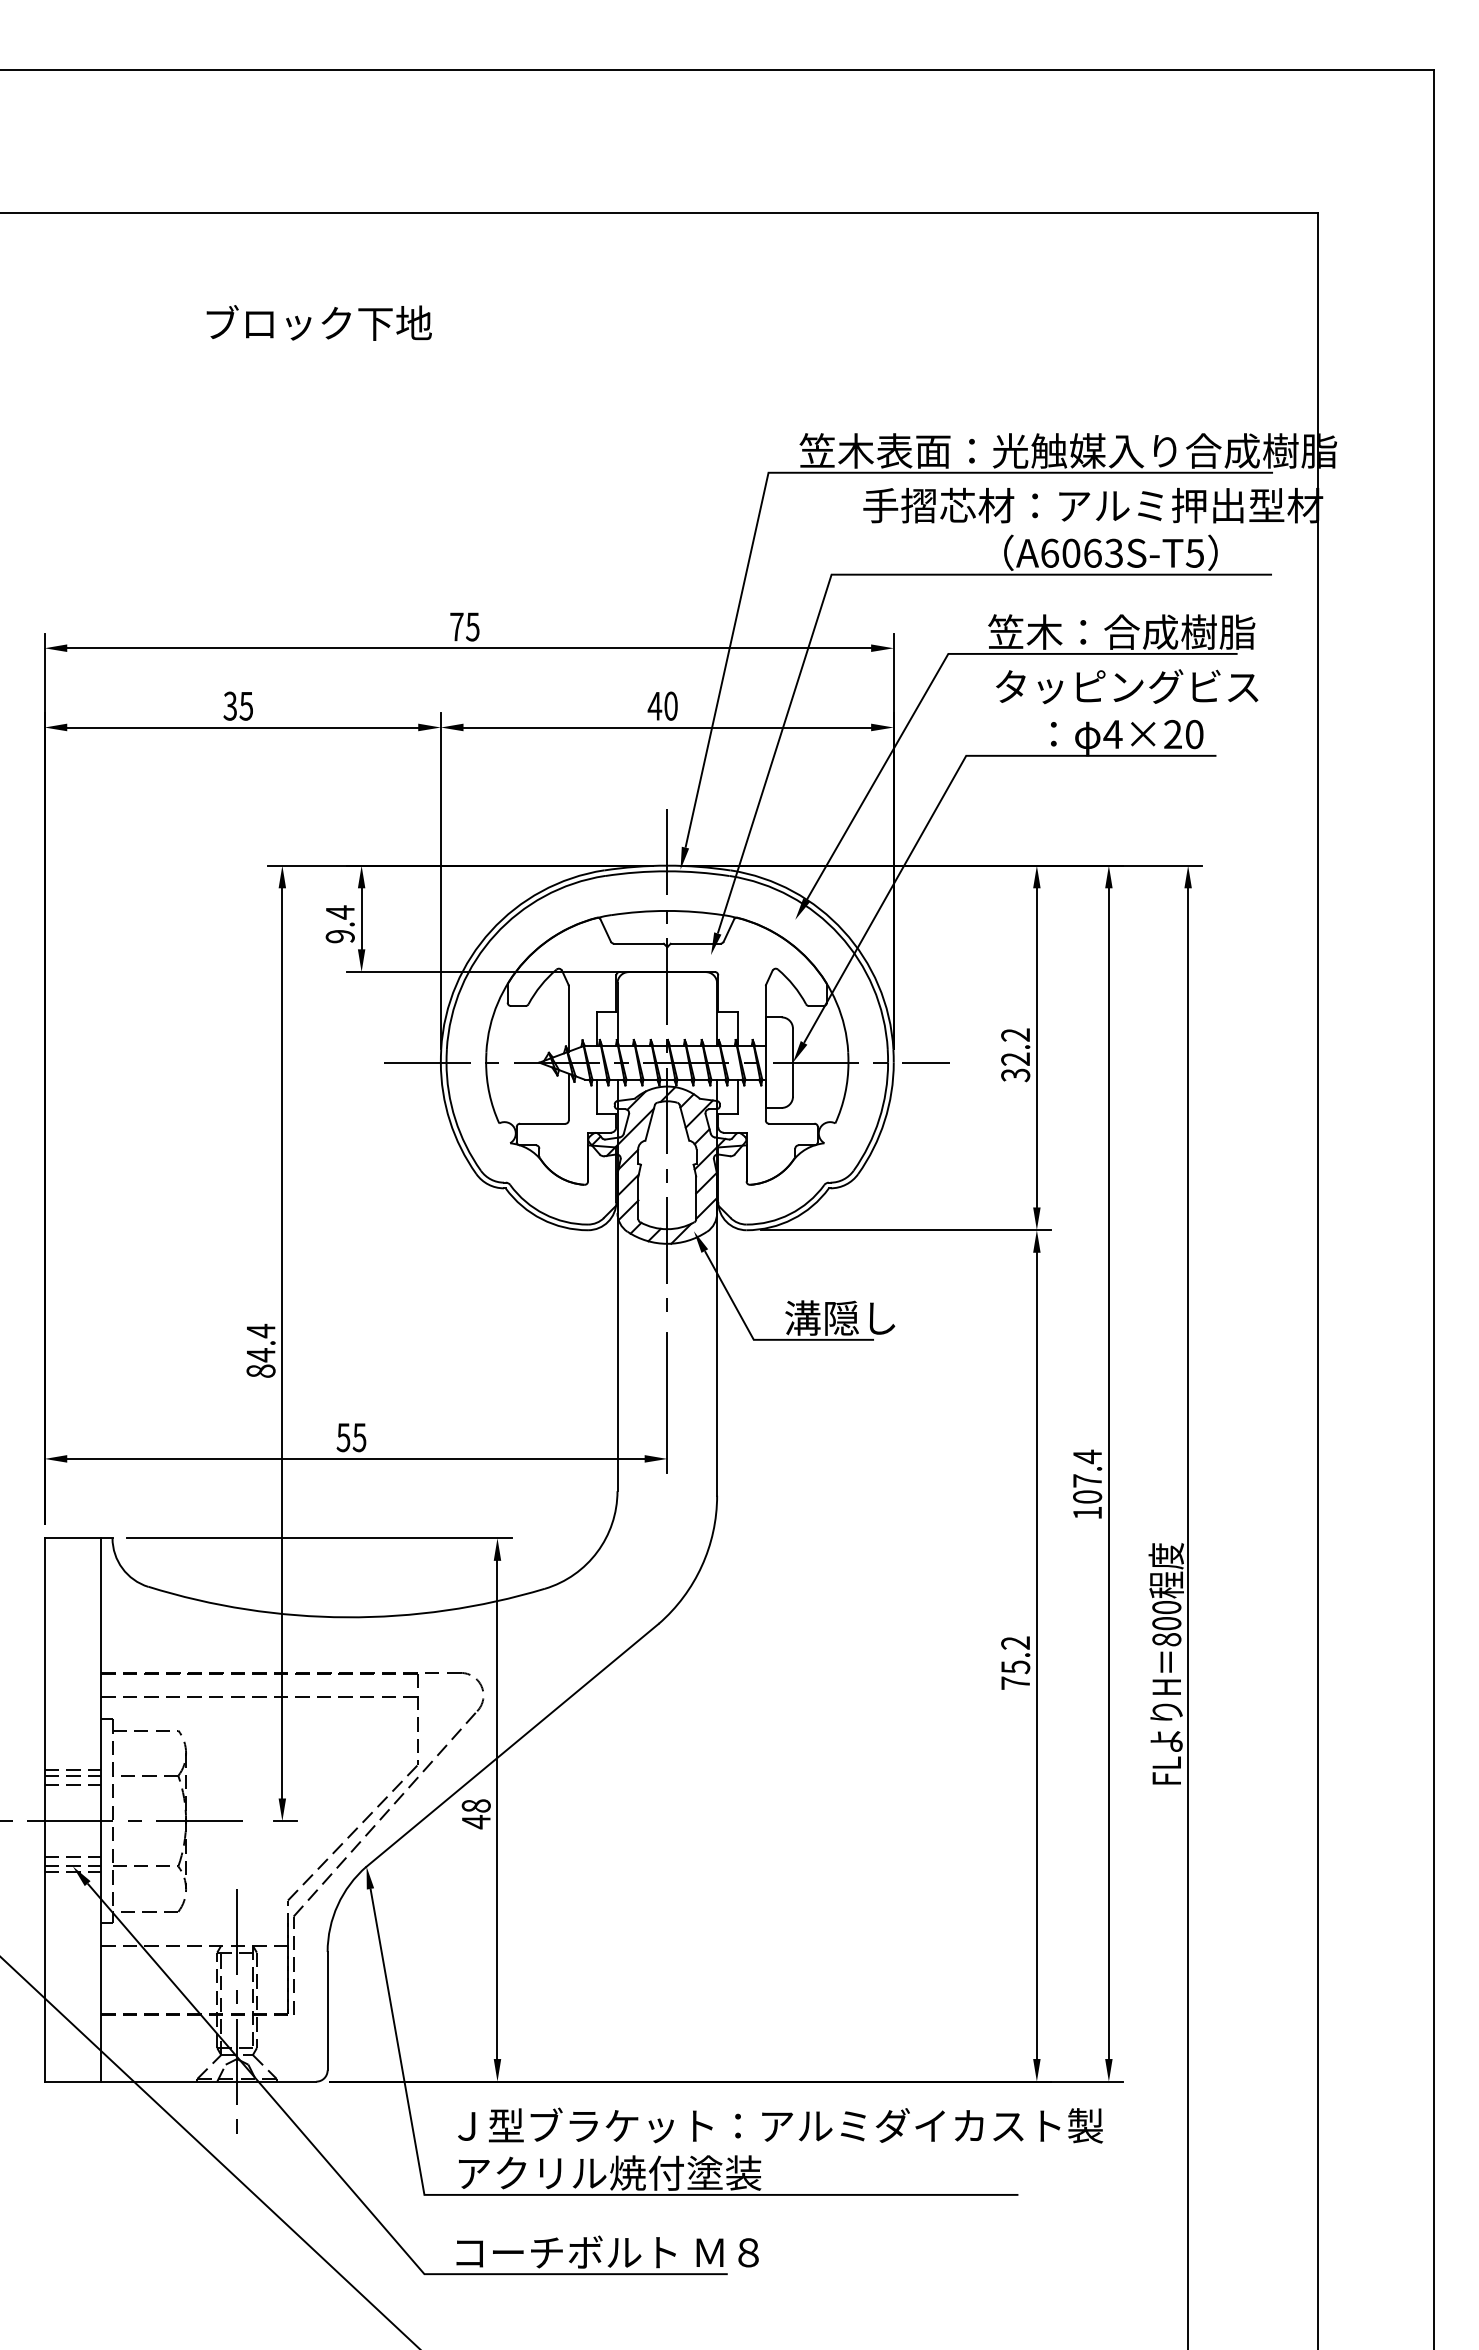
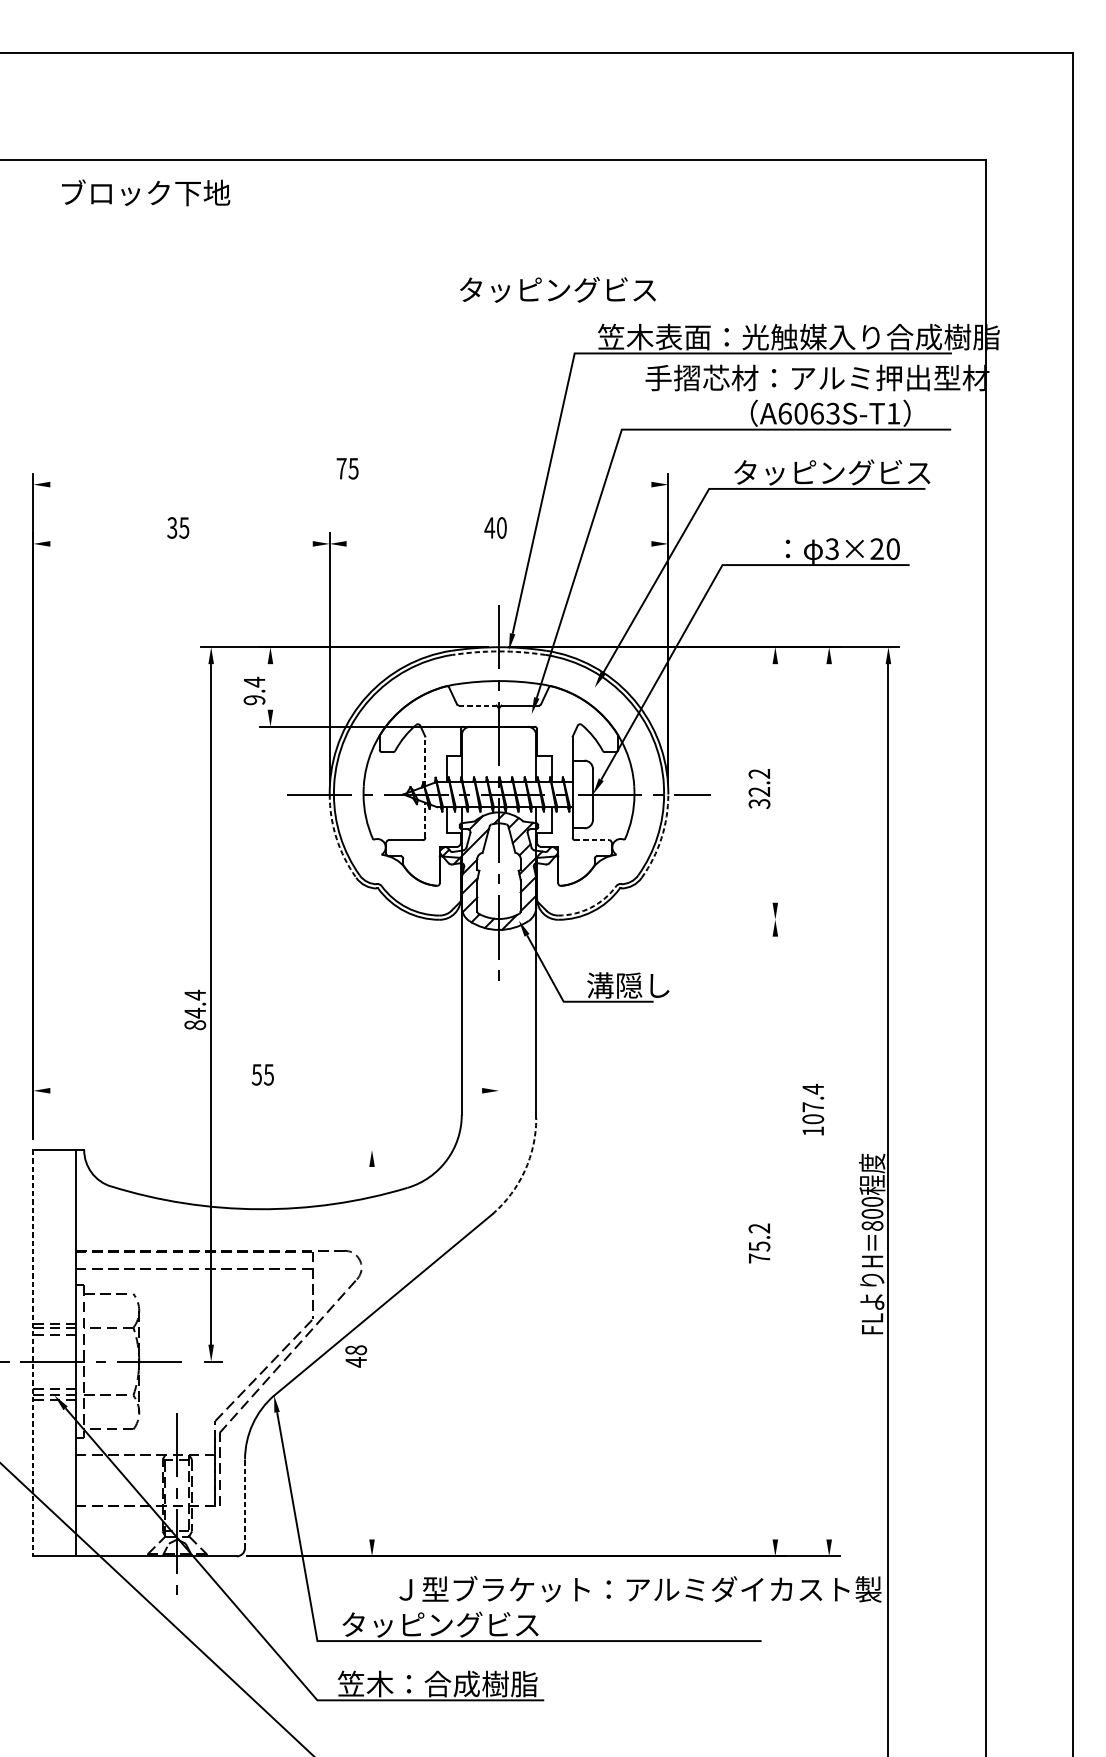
text: (318, 322) -> (145, 192), moved
text: (1194, 553) -> (893, 413), A6063S-T5 -> A6063S-T1
text: (1118, 631) -> (836, 472), 笠木：合成樹脂 -> タッピングビス
line: (469, 648) -> (351, 484), removed
text: (1127, 686) -> (558, 289), moved
line: (242, 727) -> (181, 543), removed
line: (667, 727) -> (499, 543), removed
text: (1112, 734) -> (831, 549), 4×20 -> 3×20
arc: (667, 871) -> (499, 651), solid -> dashed
line: (361, 918) -> (270, 686), removed
line: (638, 943) -> (477, 705), solid -> dashed
line: (568, 1018) -> (425, 761), solid -> dashed
line: (1036, 1047) -> (775, 783), removed
line: (568, 1096) -> (425, 819), solid -> dashed
arc: (449, 1121) -> (336, 838), solid -> dashed
arc: (884, 1121) -> (661, 838), solid -> dashed
line: (791, 1123) -> (591, 839), solid -> dashed
arc: (790, 1214) -> (591, 908), solid -> dashed
line: (905, 1230) -> (677, 919), removed
line: (667, 1402) -> (499, 1048), removed
line: (355, 1458) -> (265, 1090), removed
line: (1108, 1473) -> (828, 1101), removed
line: (318, 1538) -> (238, 1150), removed
arc: (701, 1566) -> (524, 1171), solid -> dashed
line: (1036, 1655) -> (775, 1237), removed
line: (44, 1809) -> (33, 1352), solid -> dashed
line: (497, 1809) -> (372, 1352), removed
line: (327, 2010) -> (244, 1503), solid -> dashed
text: (780, 2125) -> (640, 1589), moved
text: (609, 2172) -> (455, 1624), アクリル焼付塗装 -> タッピングビス
text: (604, 2252) -> (452, 1684), コーチボルト Ｍ８ -> 笠木：合成樹脂

